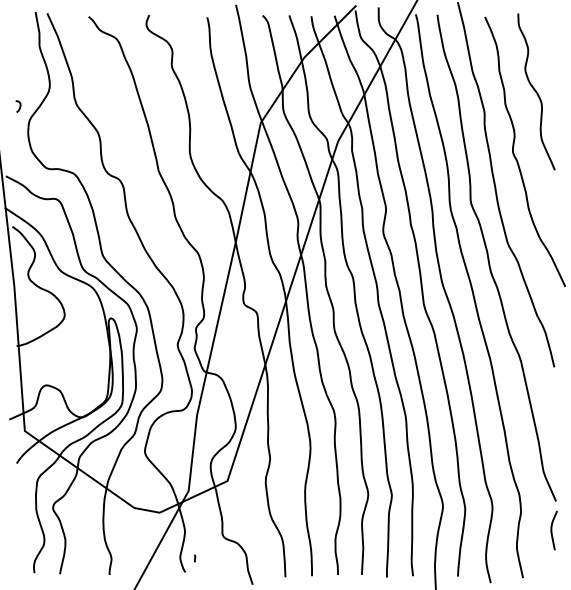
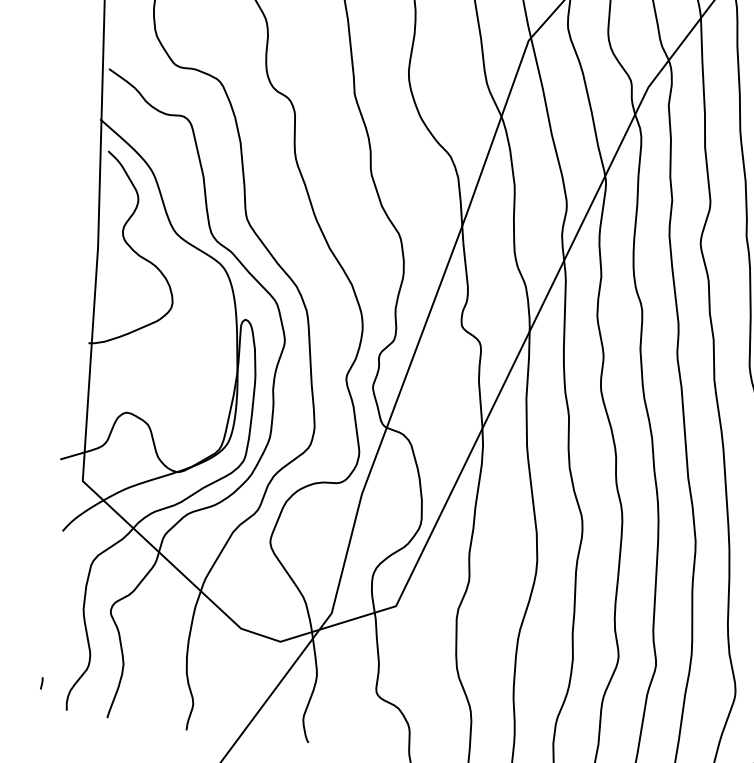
line: (195, 558) -> (42, 683), moved

